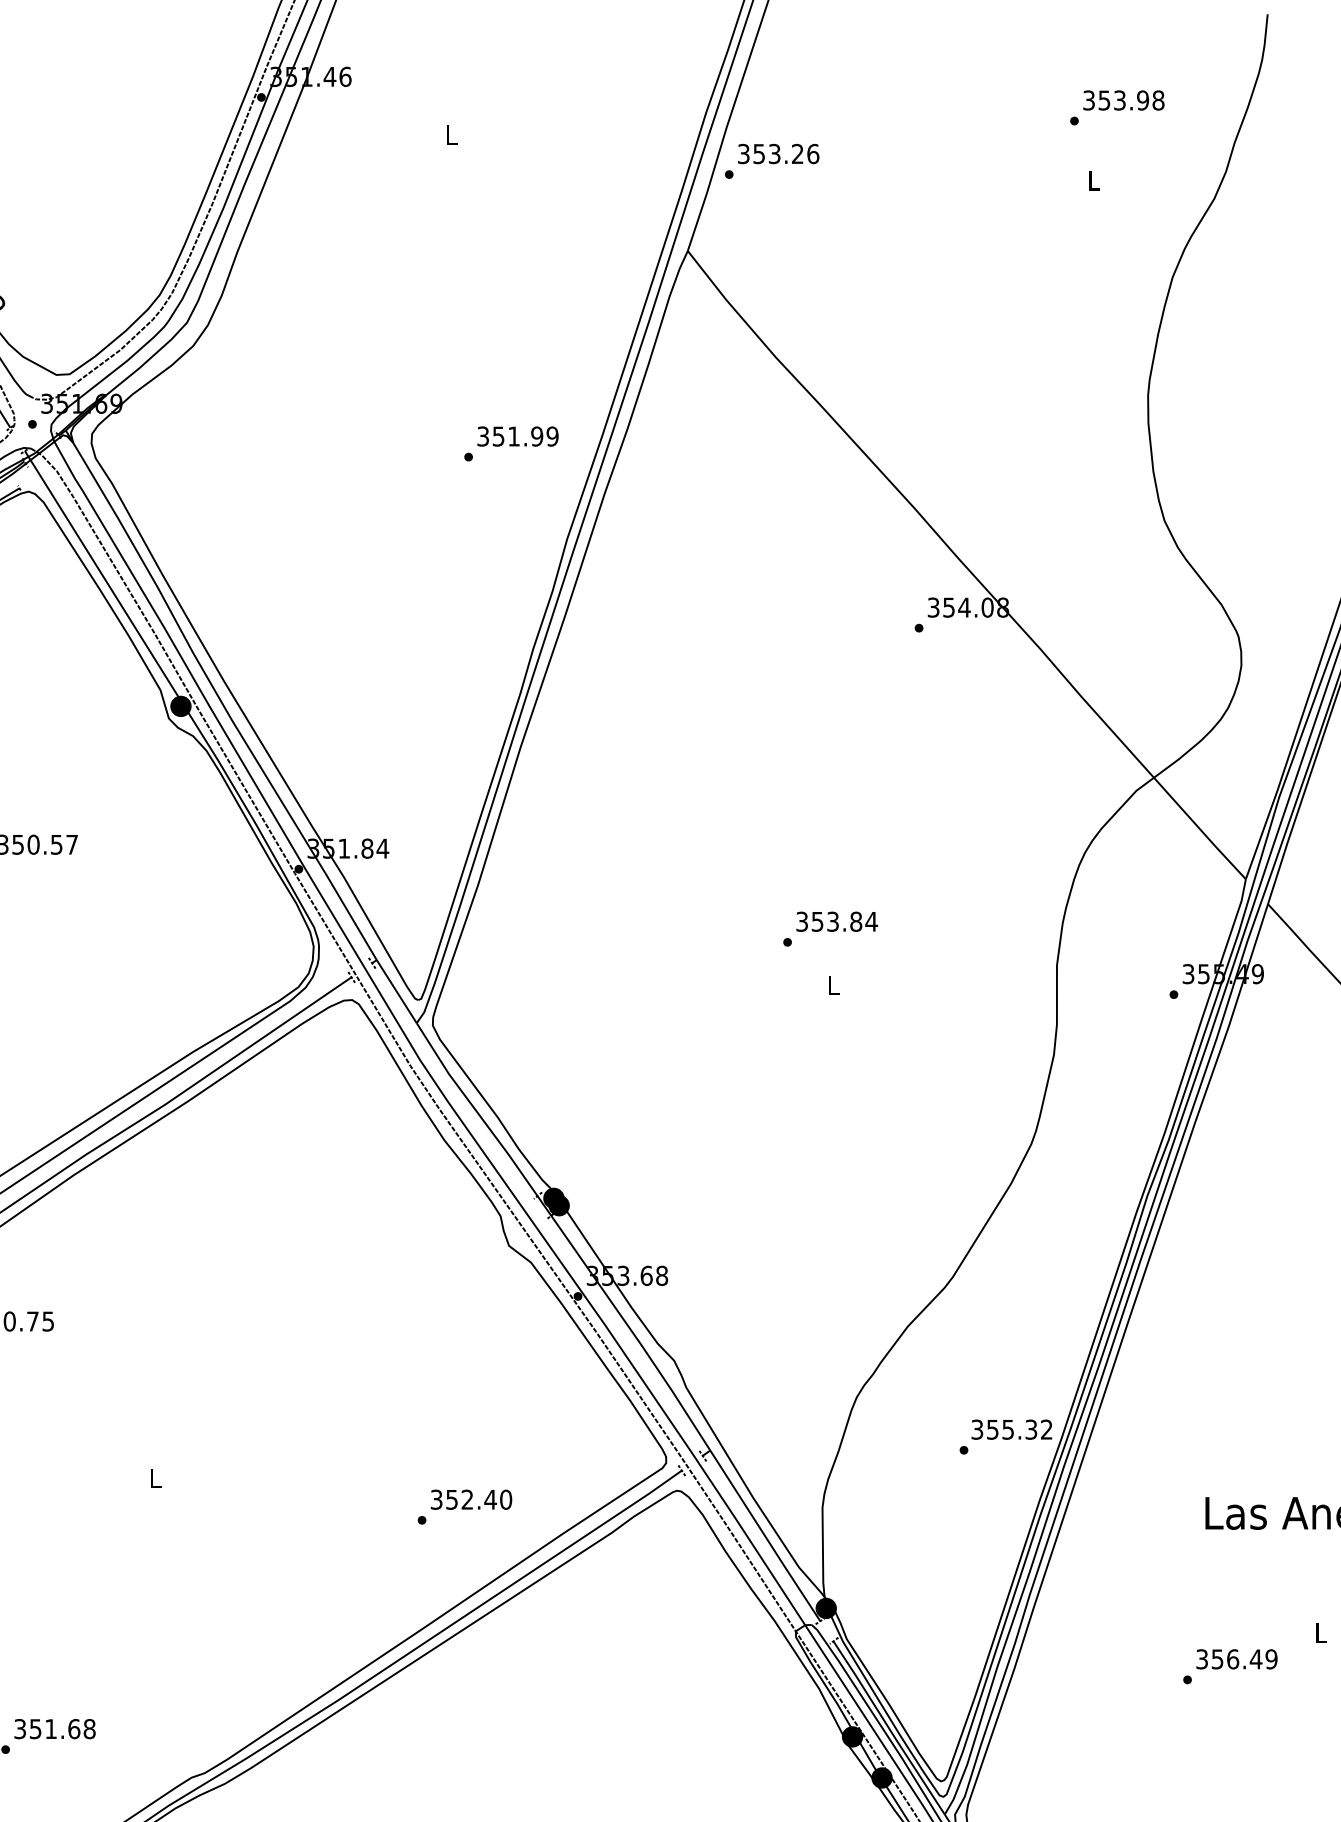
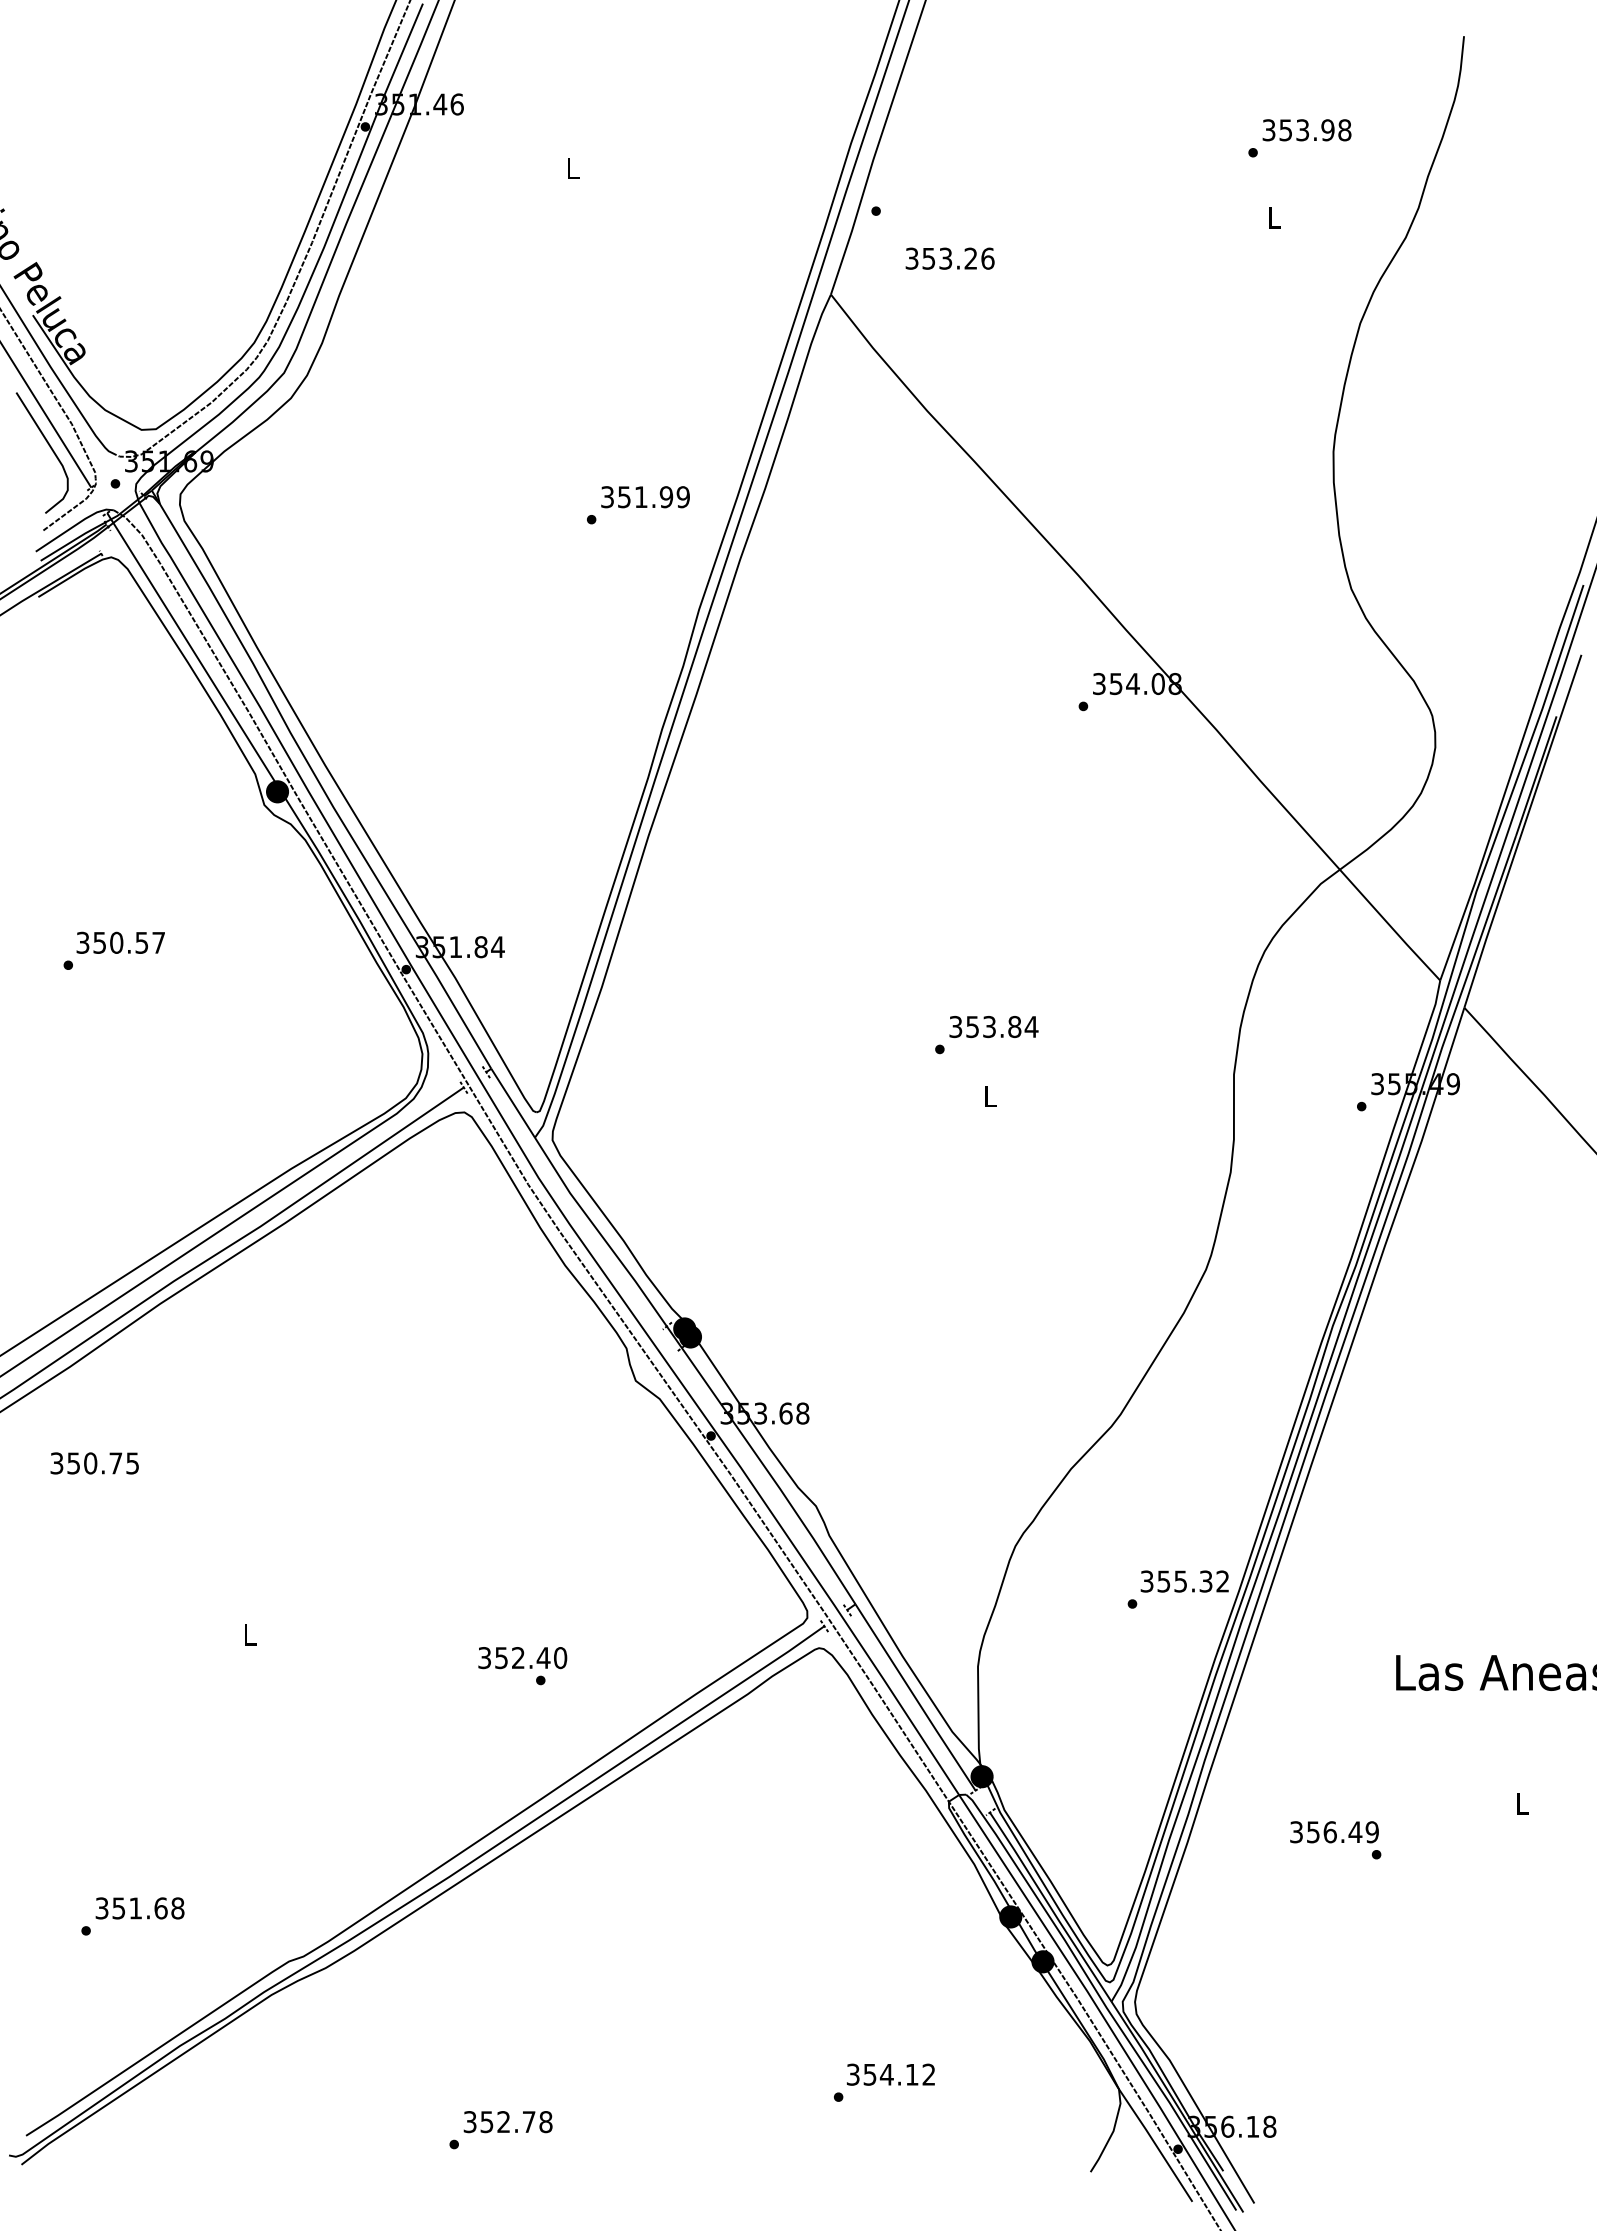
text: (778, 153) -> (949, 258), moved
text: (471, 1500) -> (522, 1658), moved
text: (1236, 1659) -> (1334, 1832), moved

